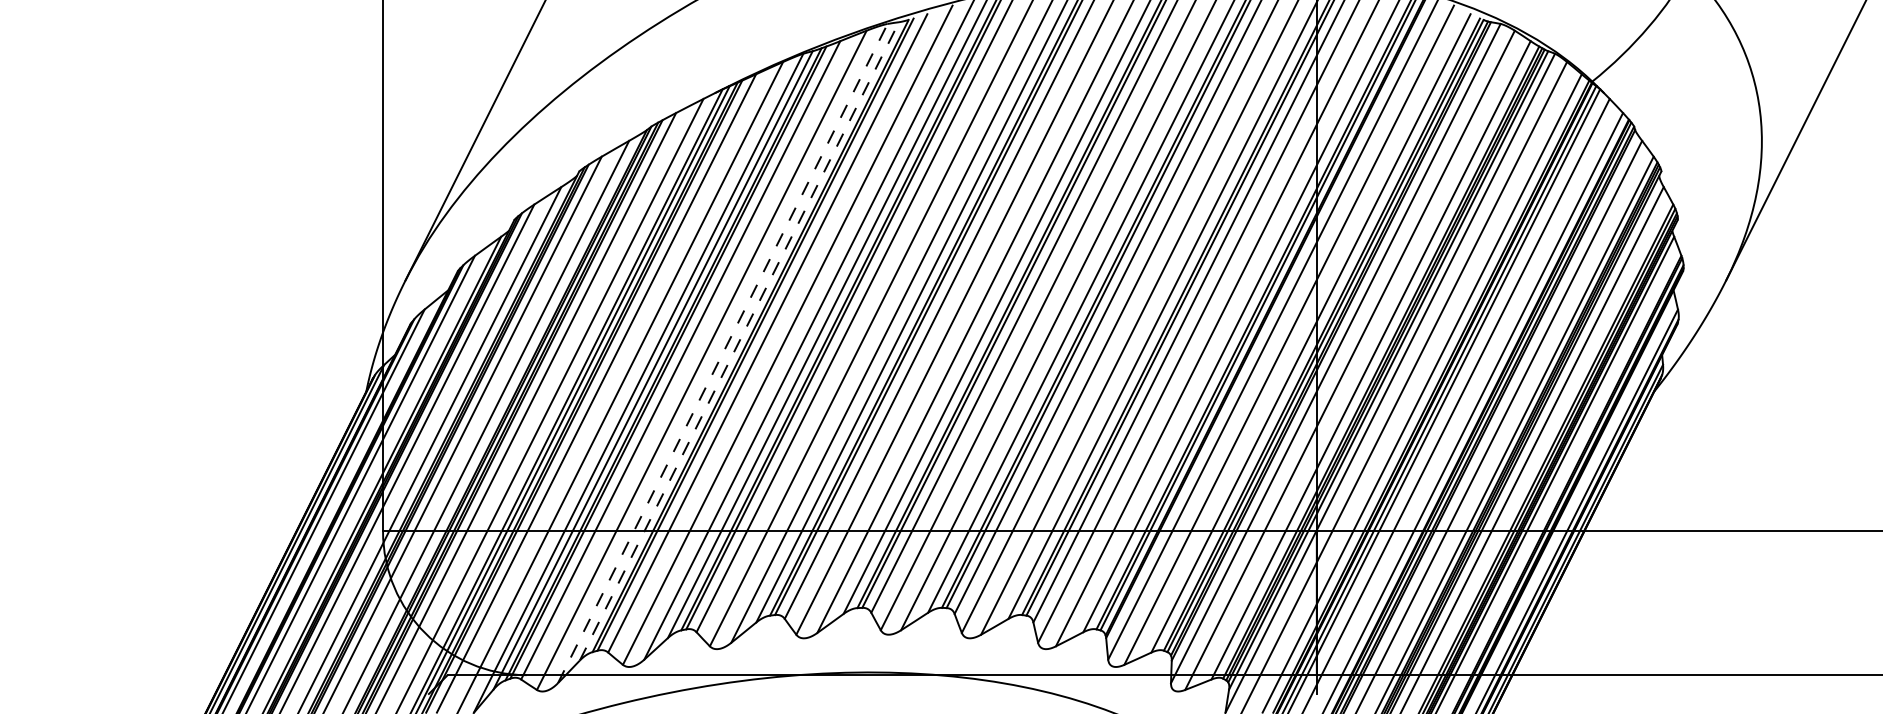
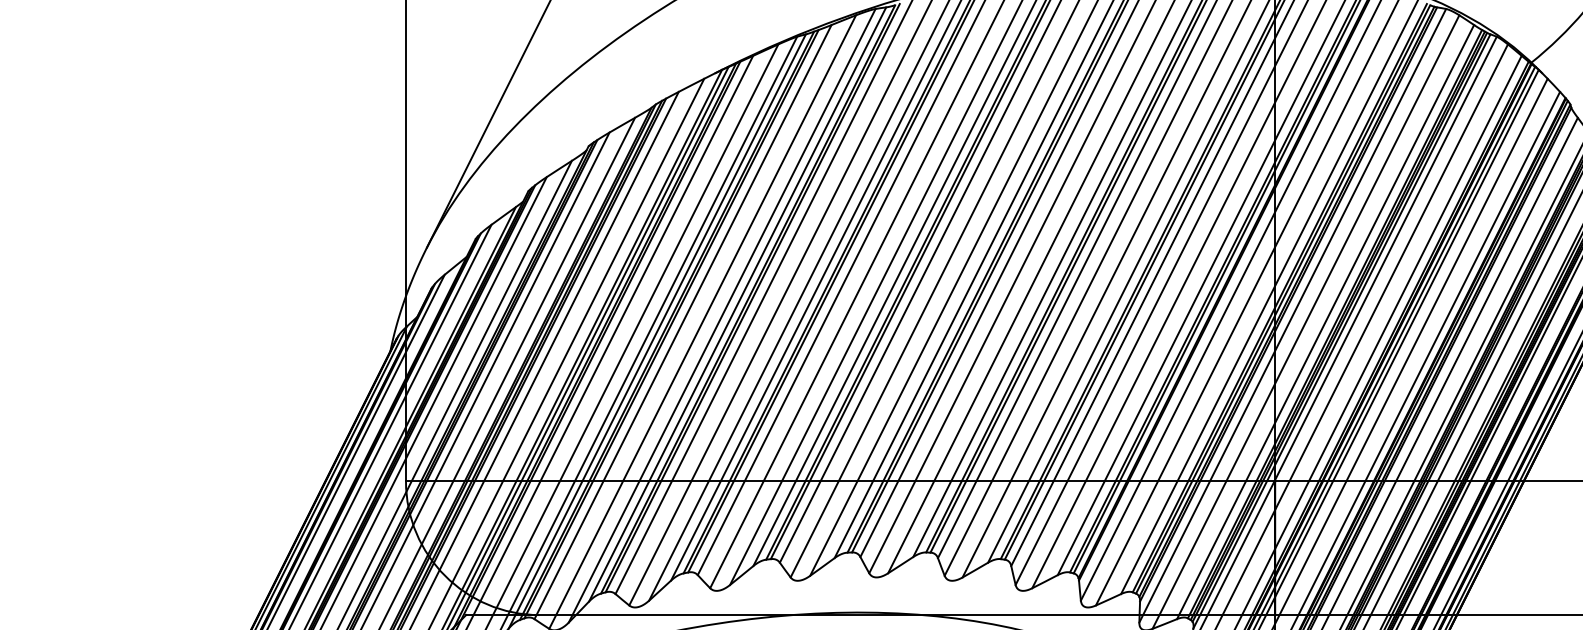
line: (739, 341) -> (737, 304), dashed -> solid
line: (722, 353) -> (721, 315), dashed -> solid

